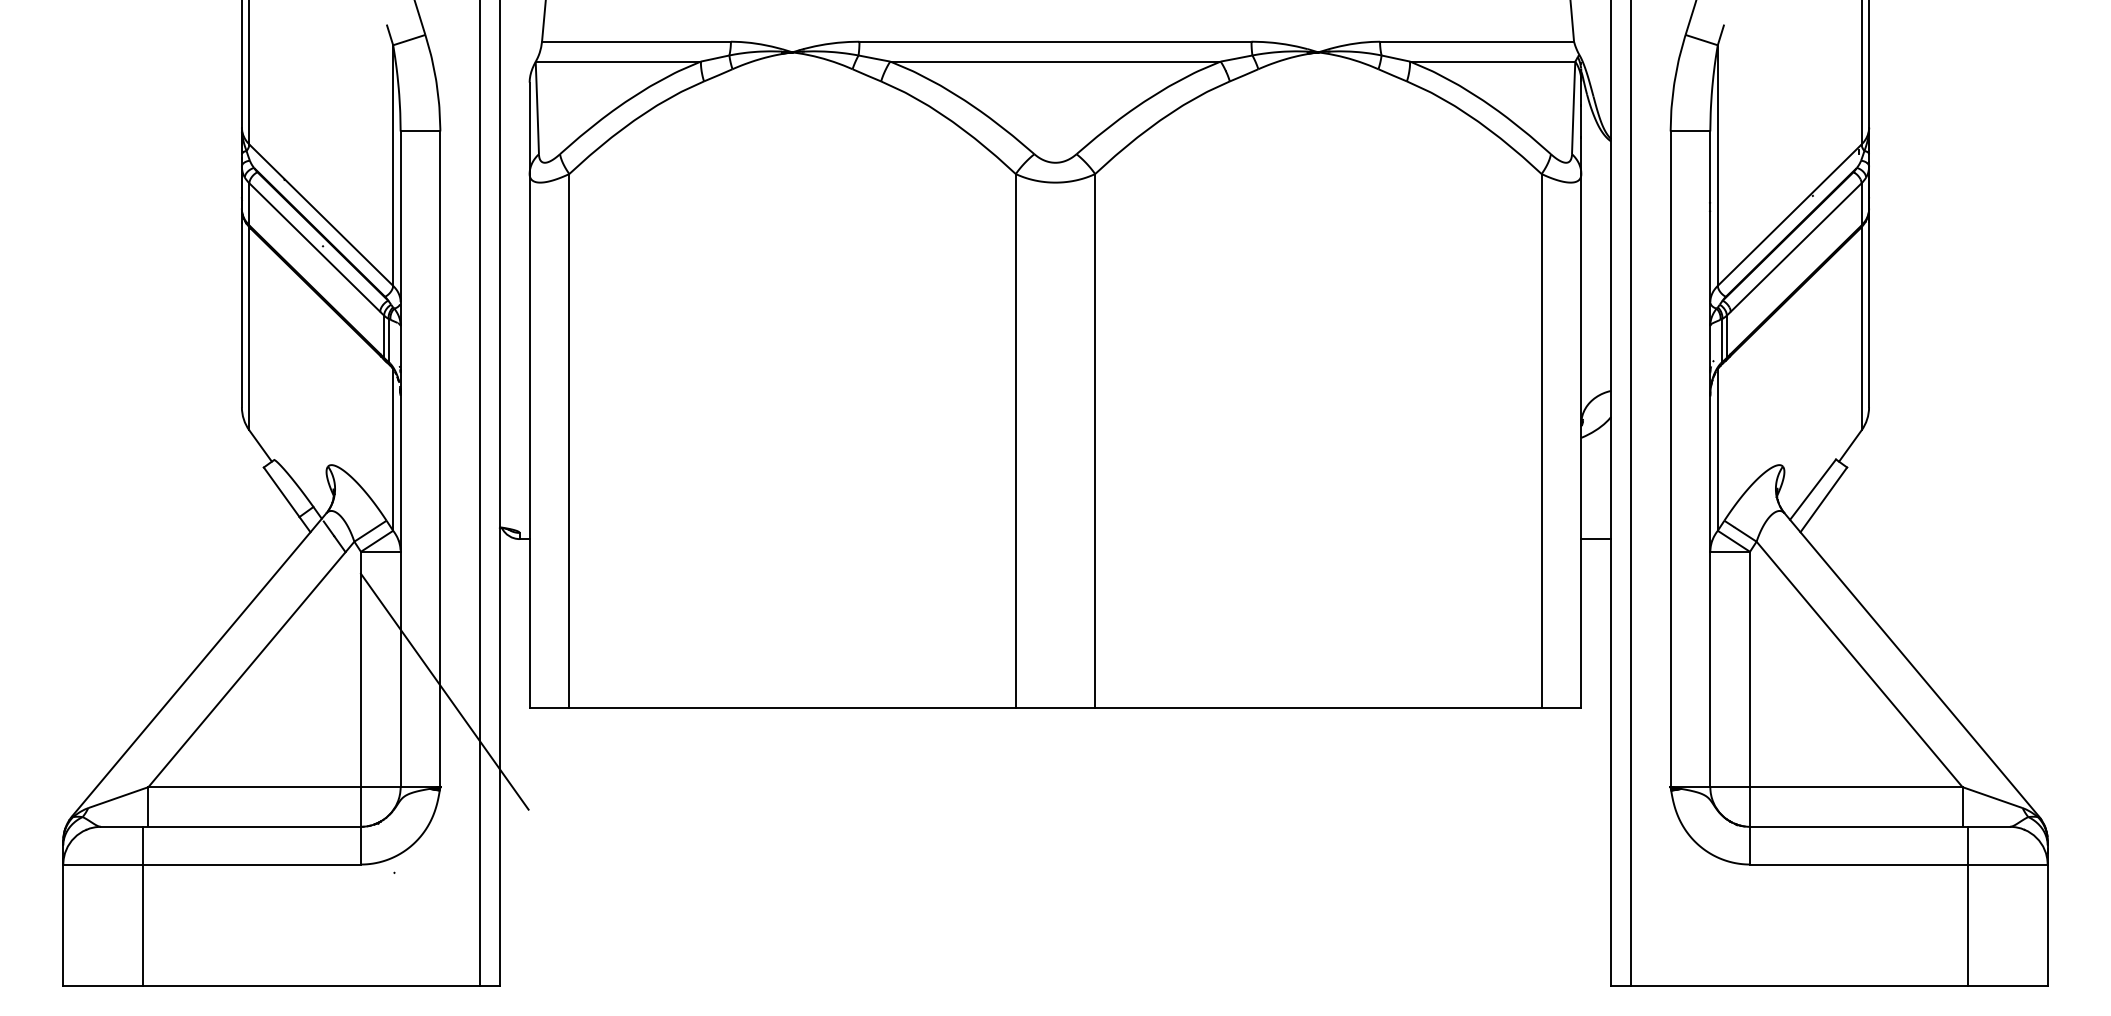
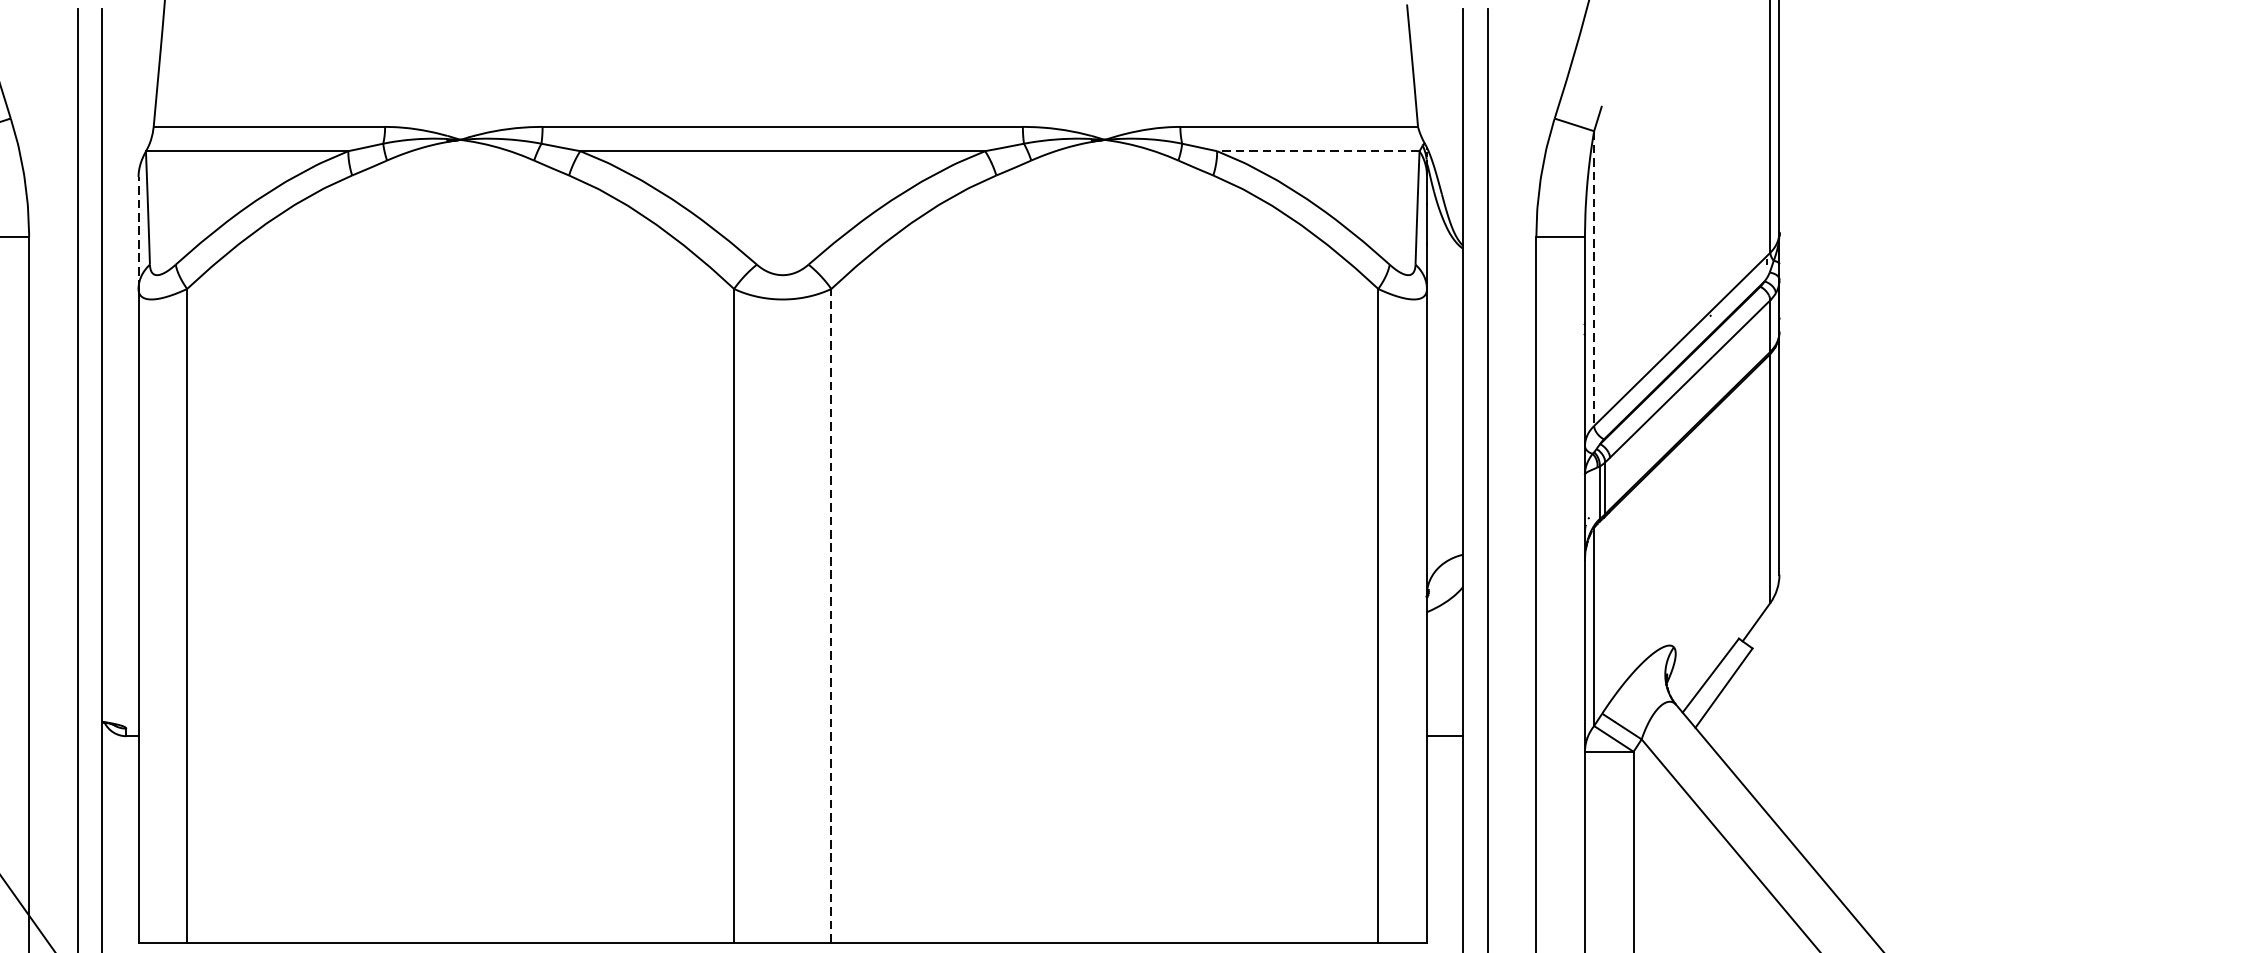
line: (1492, 61) -> (1318, 151), solid -> dashed
line: (529, 128) -> (138, 233), solid -> dashed
line: (1717, 166) -> (1593, 279), solid -> dashed
line: (1095, 440) -> (831, 615), solid -> dashed

